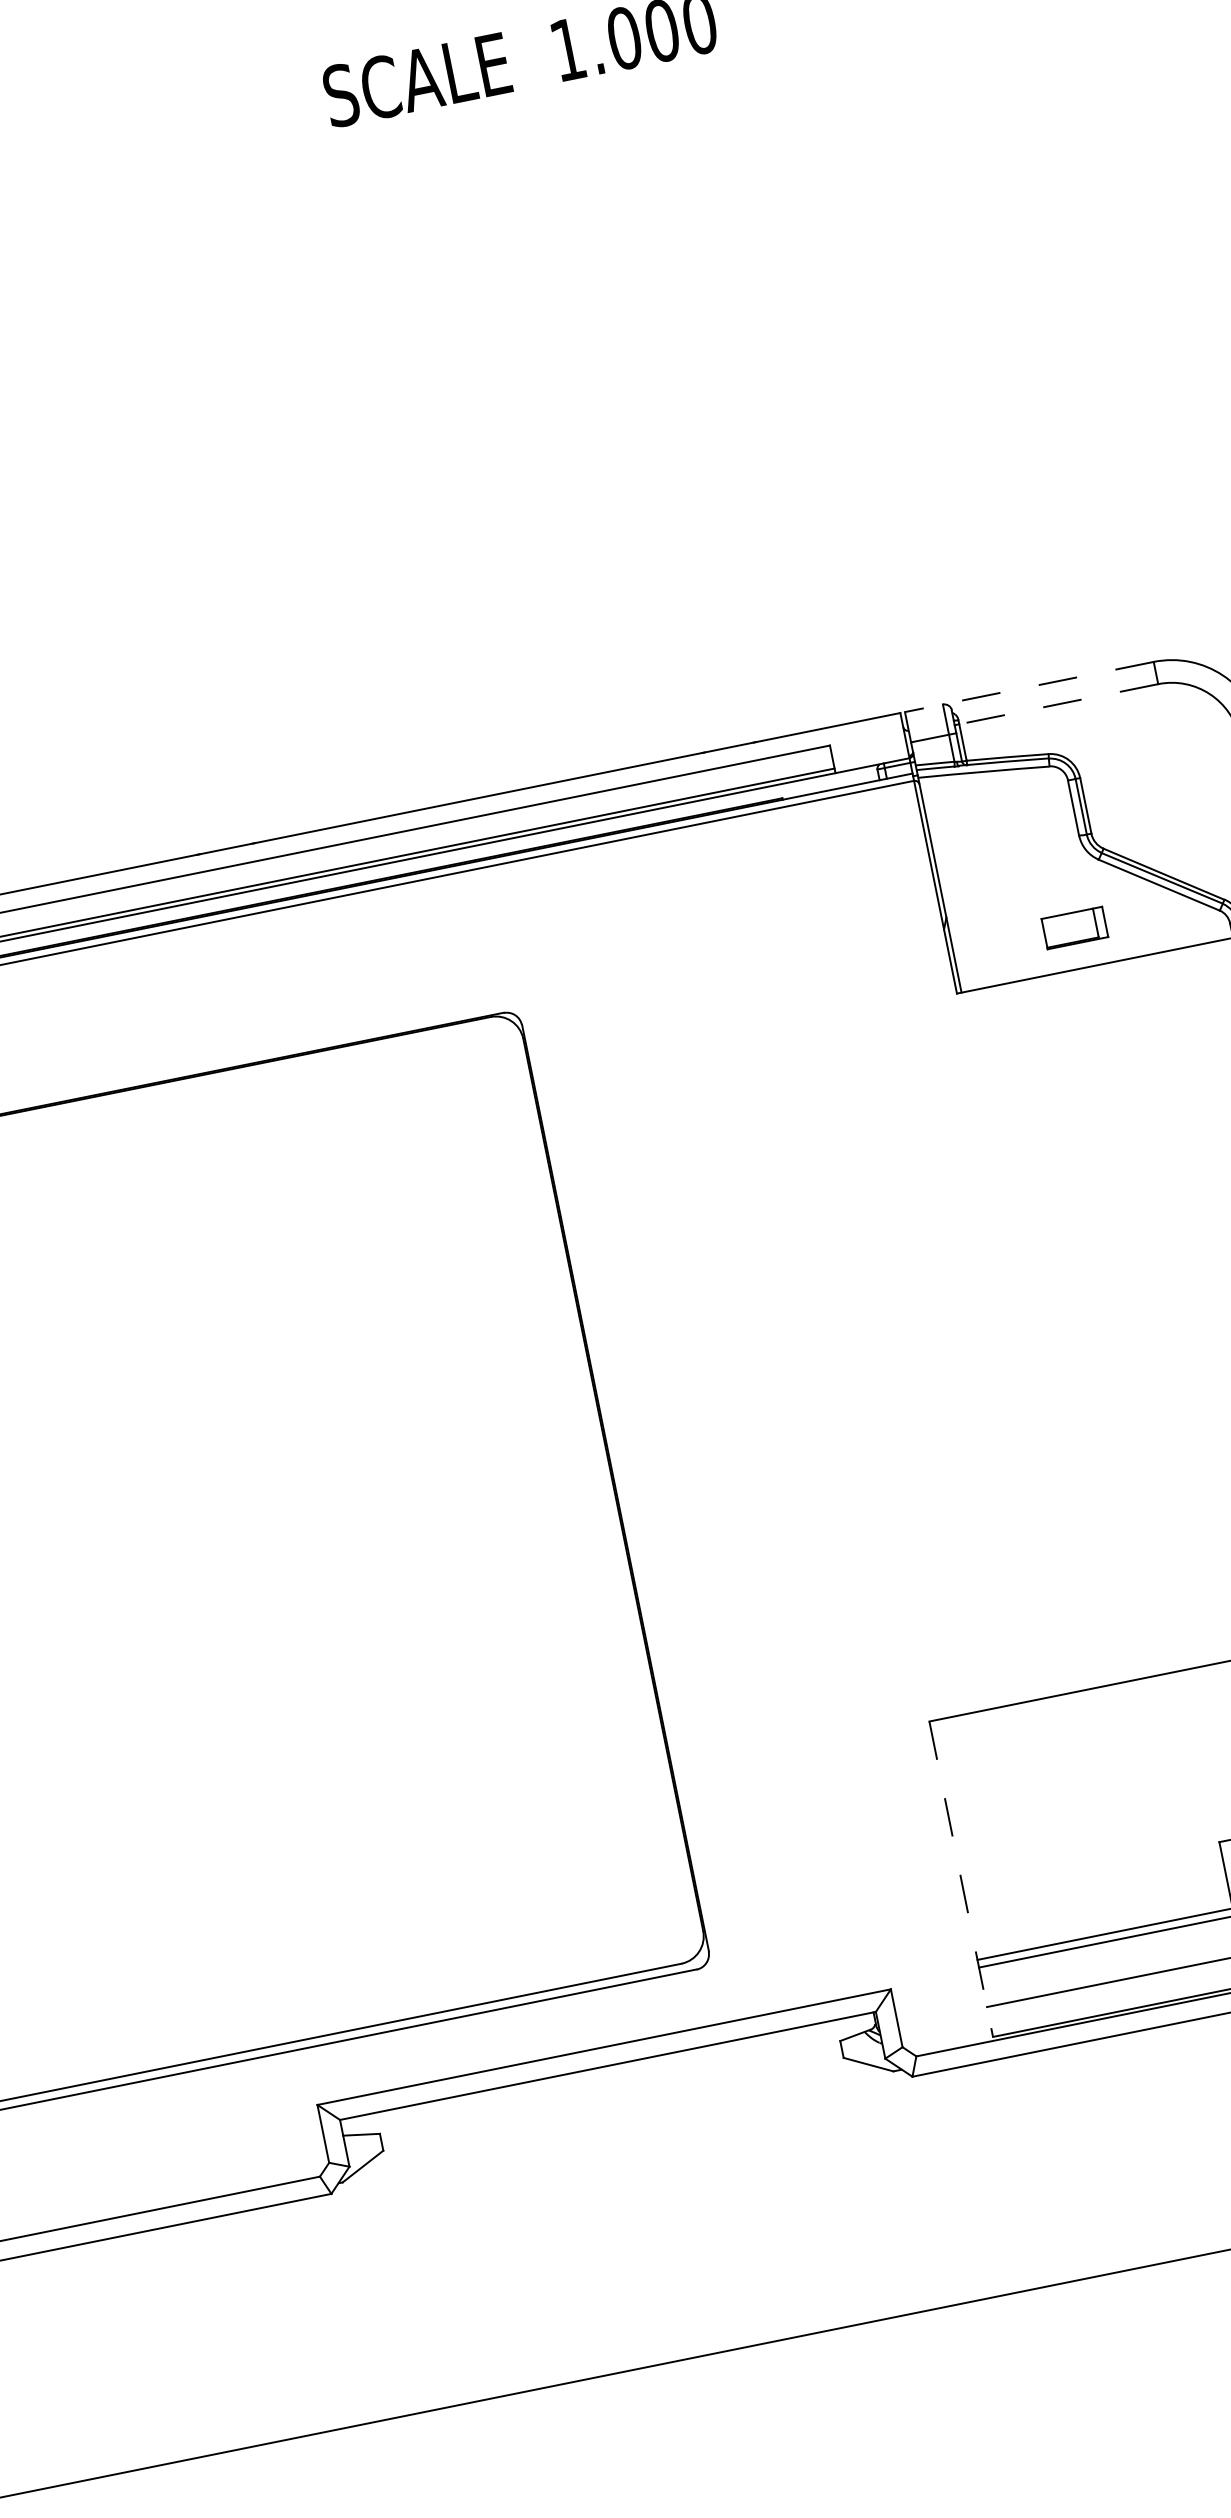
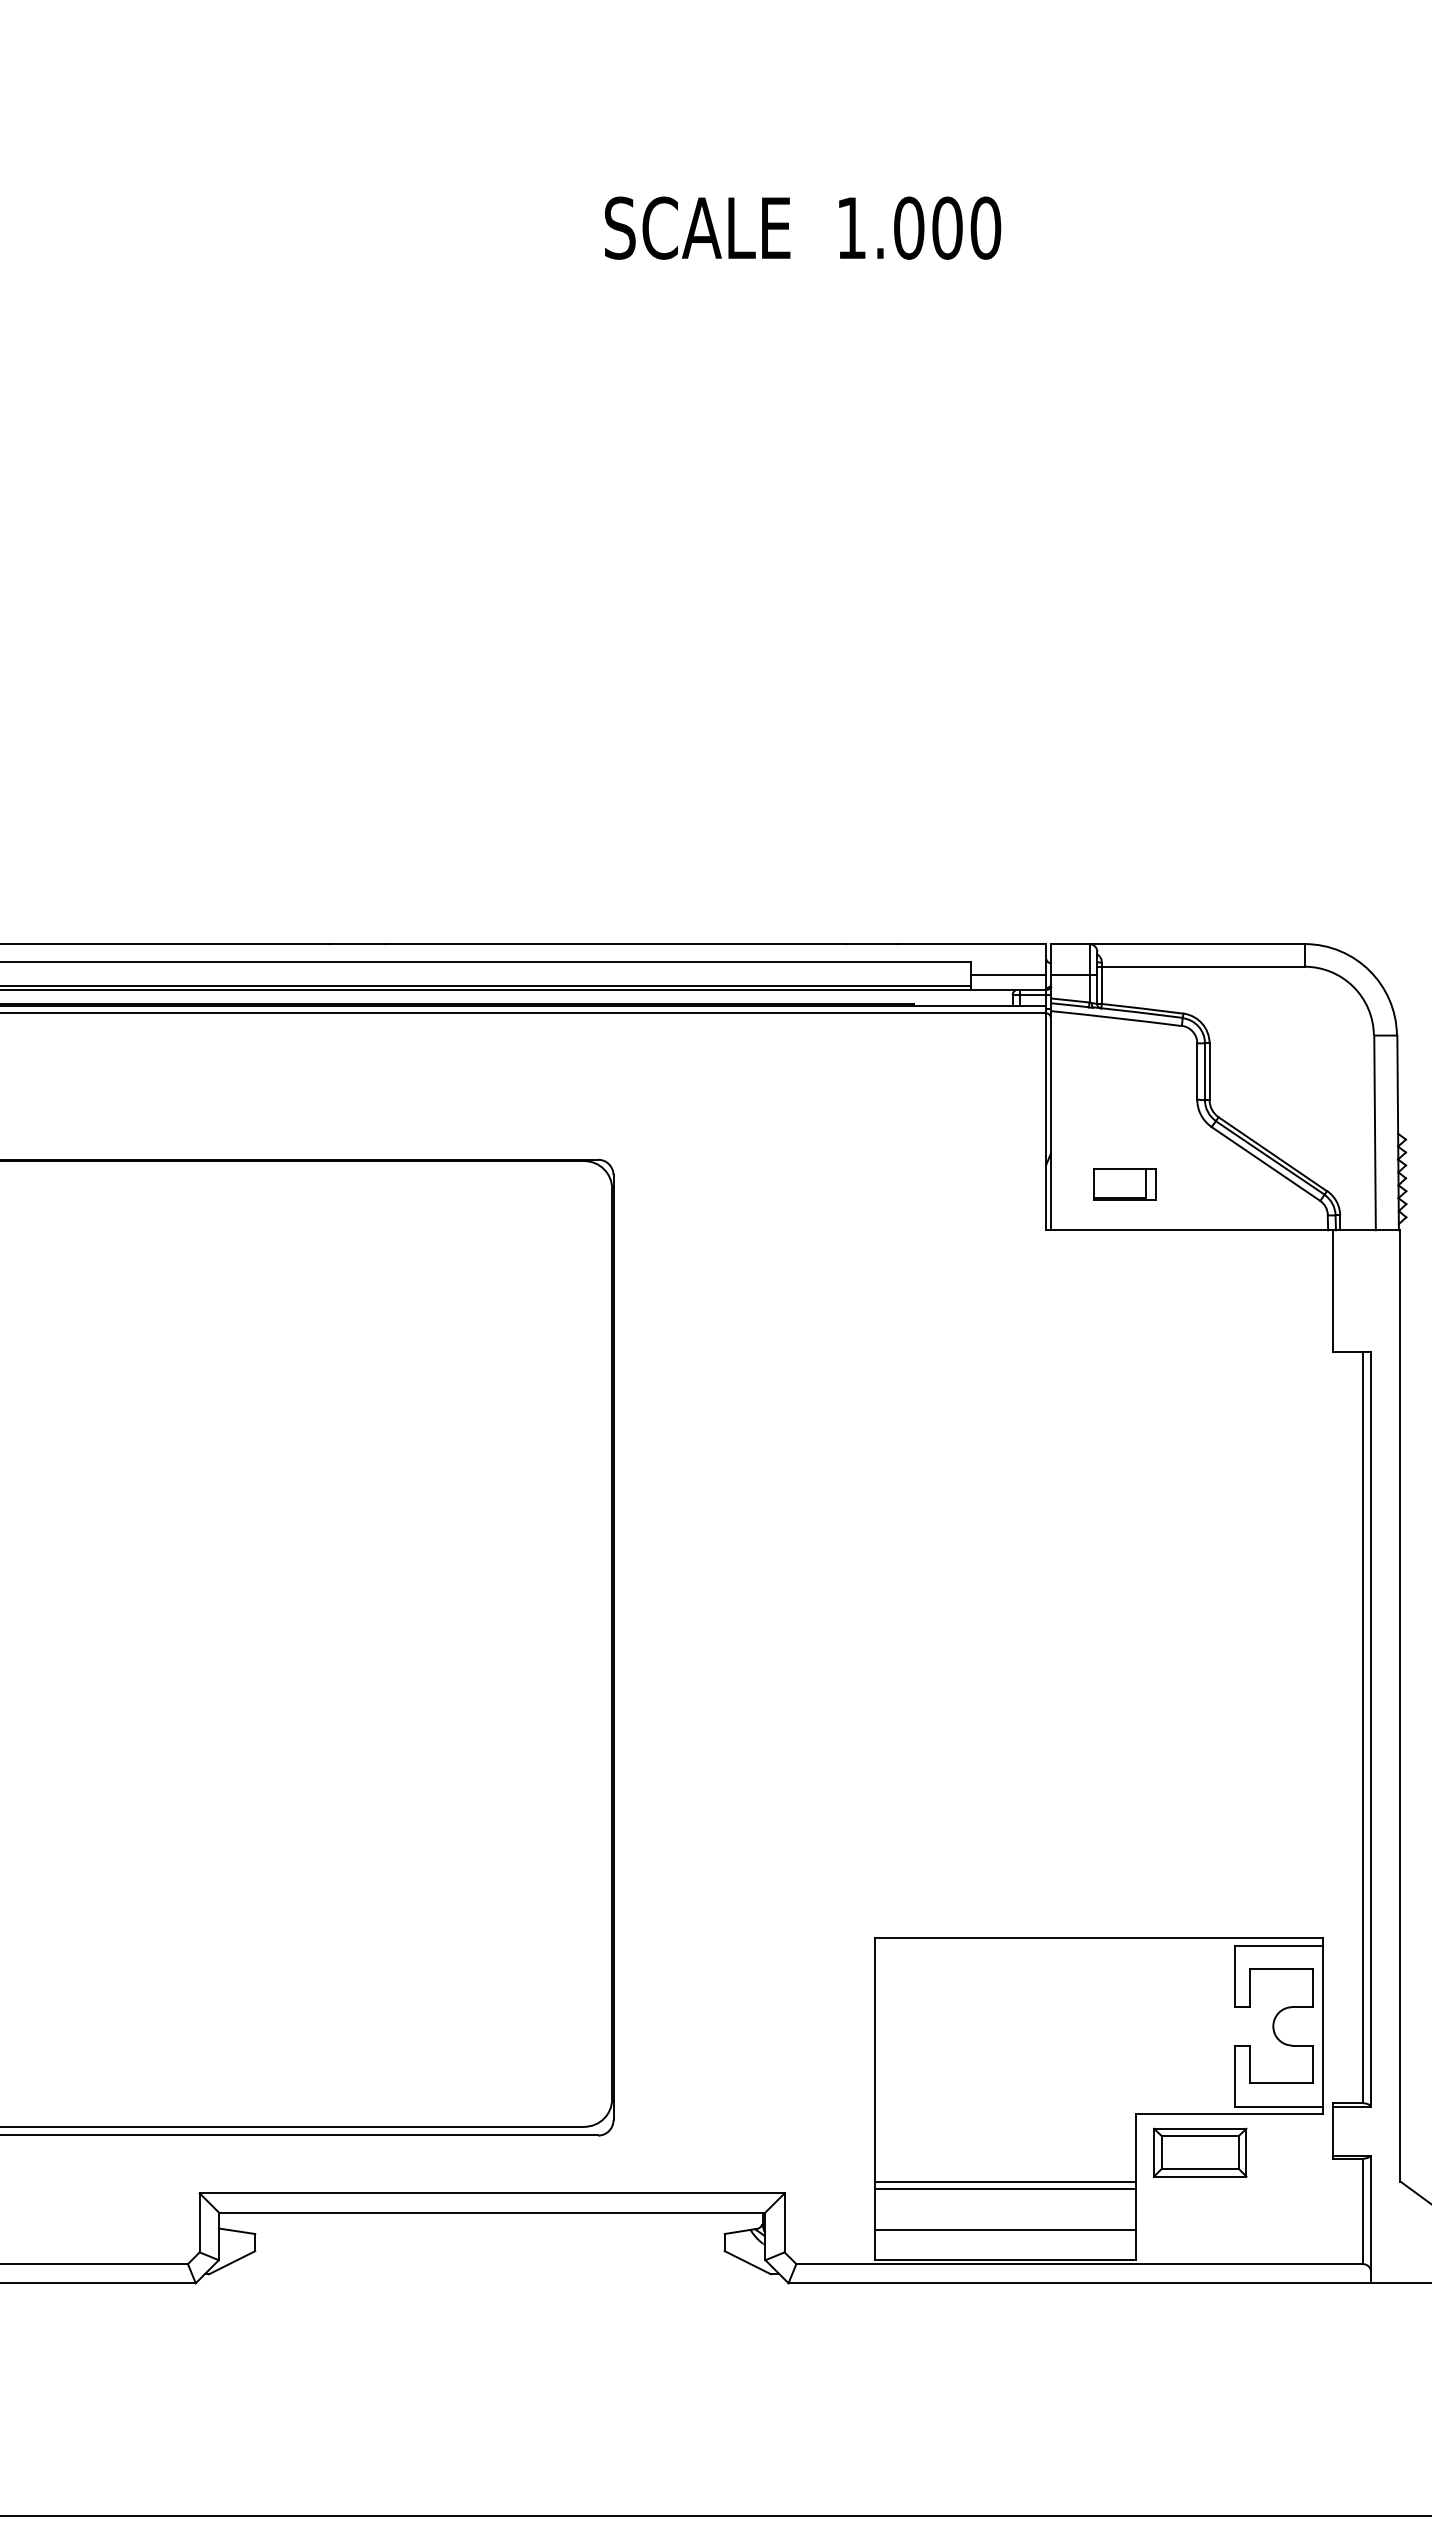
line: (1029, 687) -> (1177, 944), dashed -> solid
line: (1058, 704) -> (1202, 966), dashed -> solid
line: (869, 750) -> (1008, 974), added
part: (1074, 928) -> (1124, 1184), moved
line: (961, 1879) -> (875, 2099), dashed -> solid

